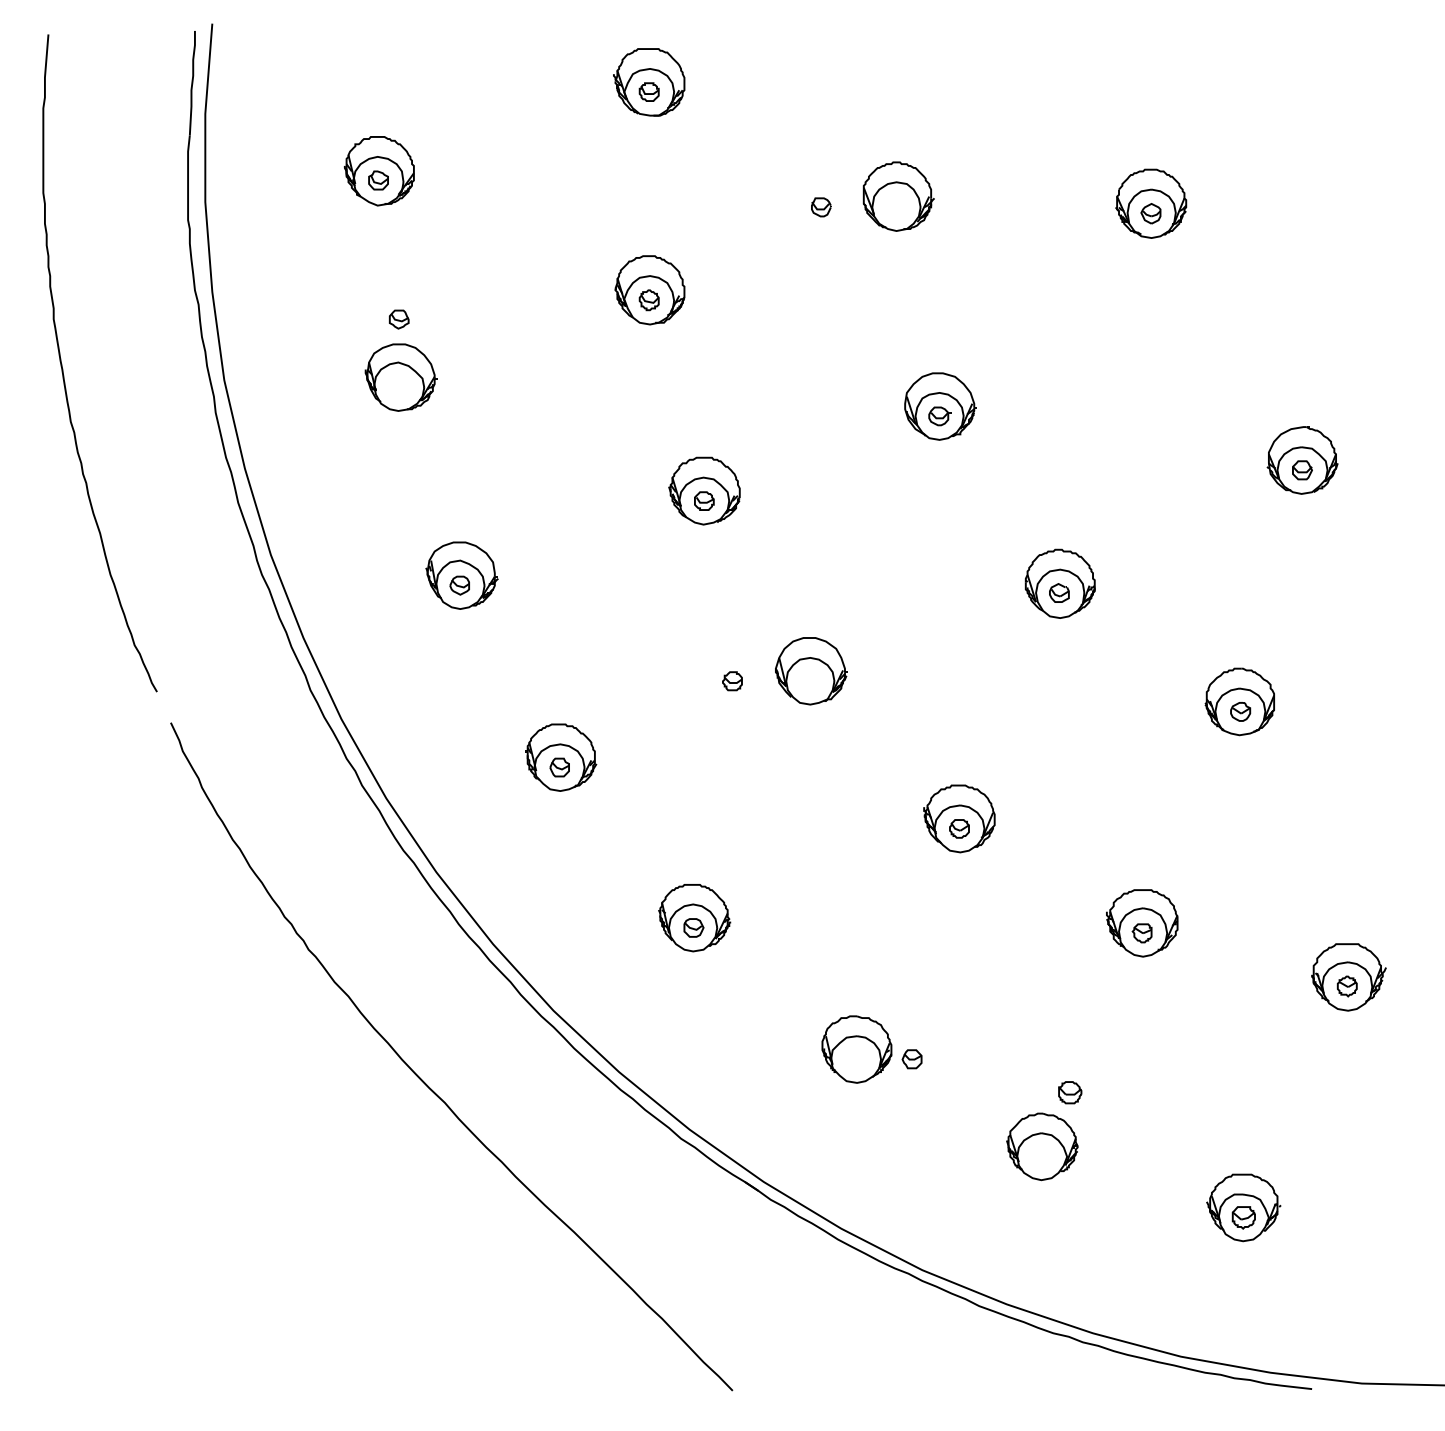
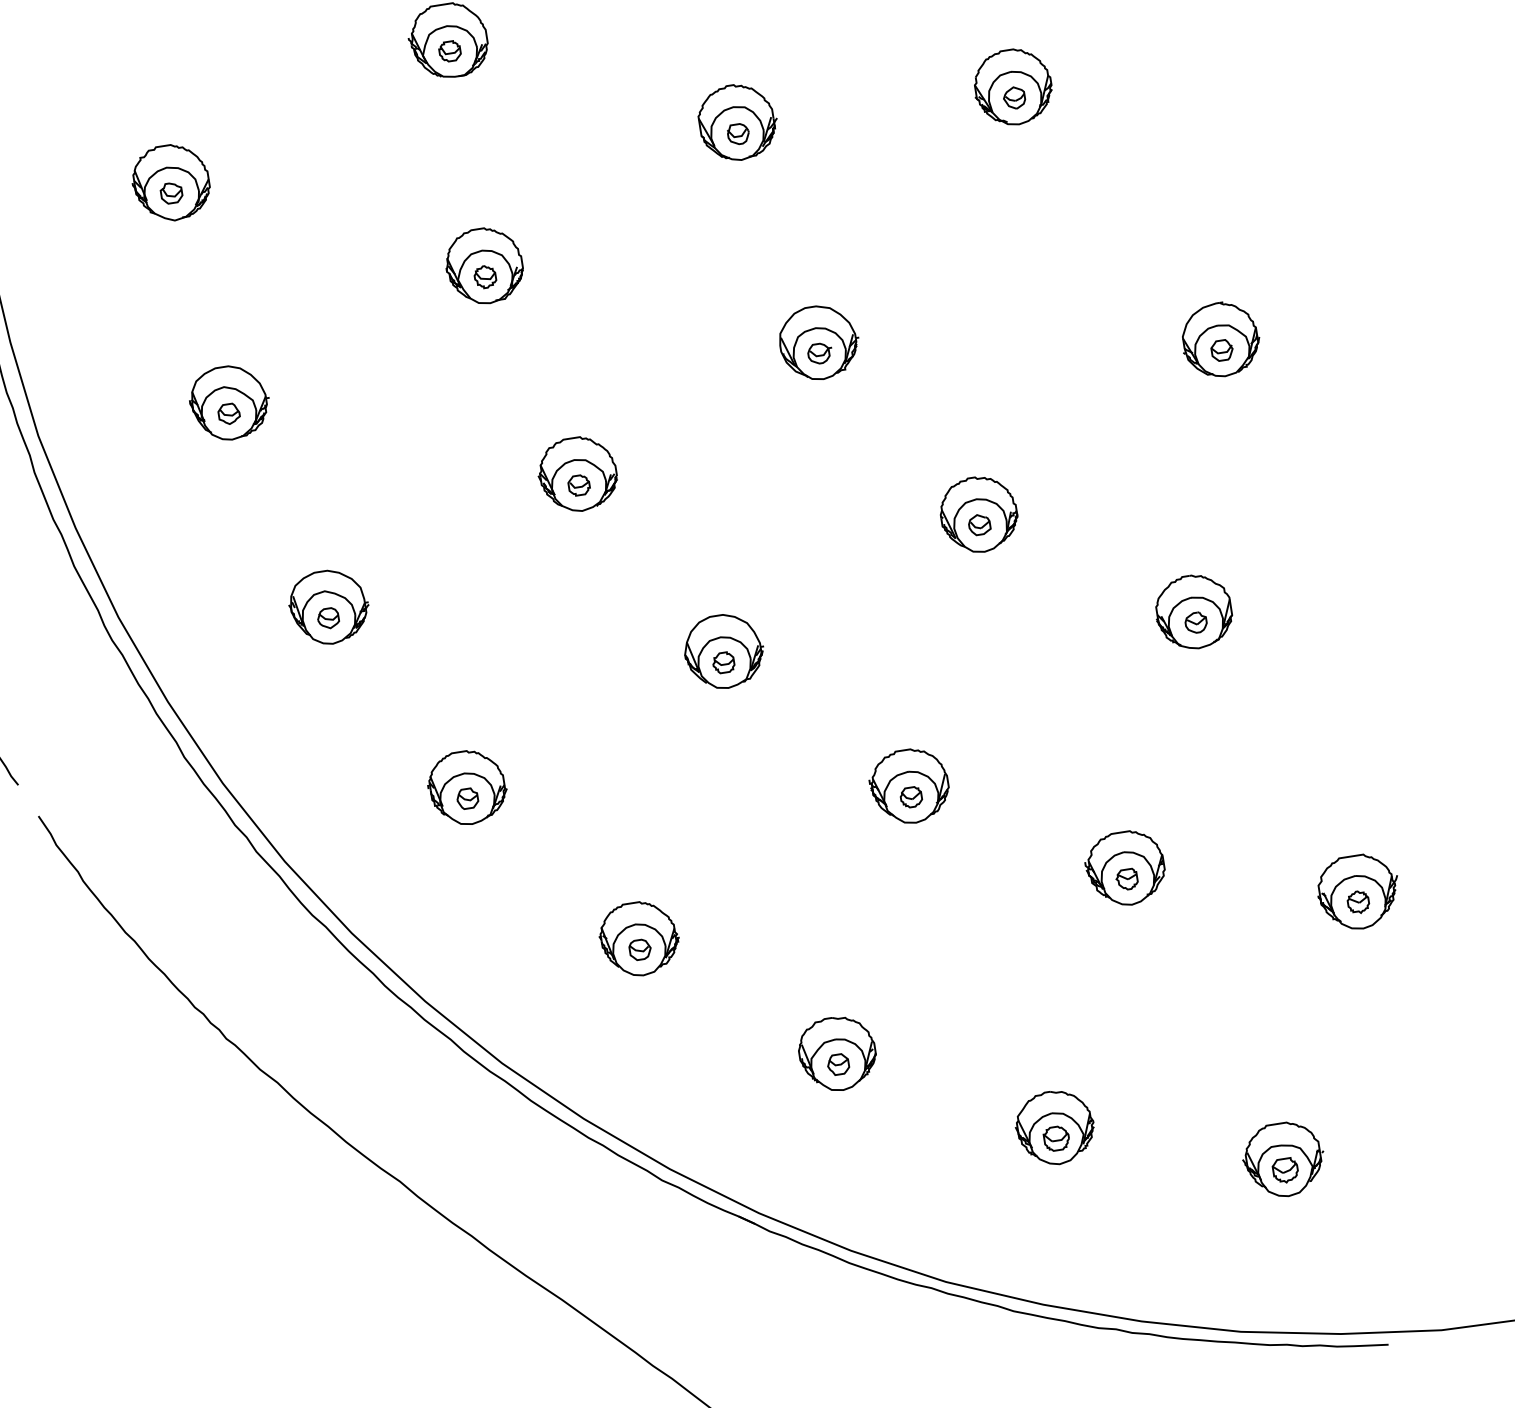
part: (821, 207) -> (738, 134), moved
part: (398, 319) -> (228, 414), moved
part: (732, 681) -> (723, 663), moved
part: (911, 1059) -> (837, 1064), moved
part: (1070, 1092) -> (1056, 1138), moved

